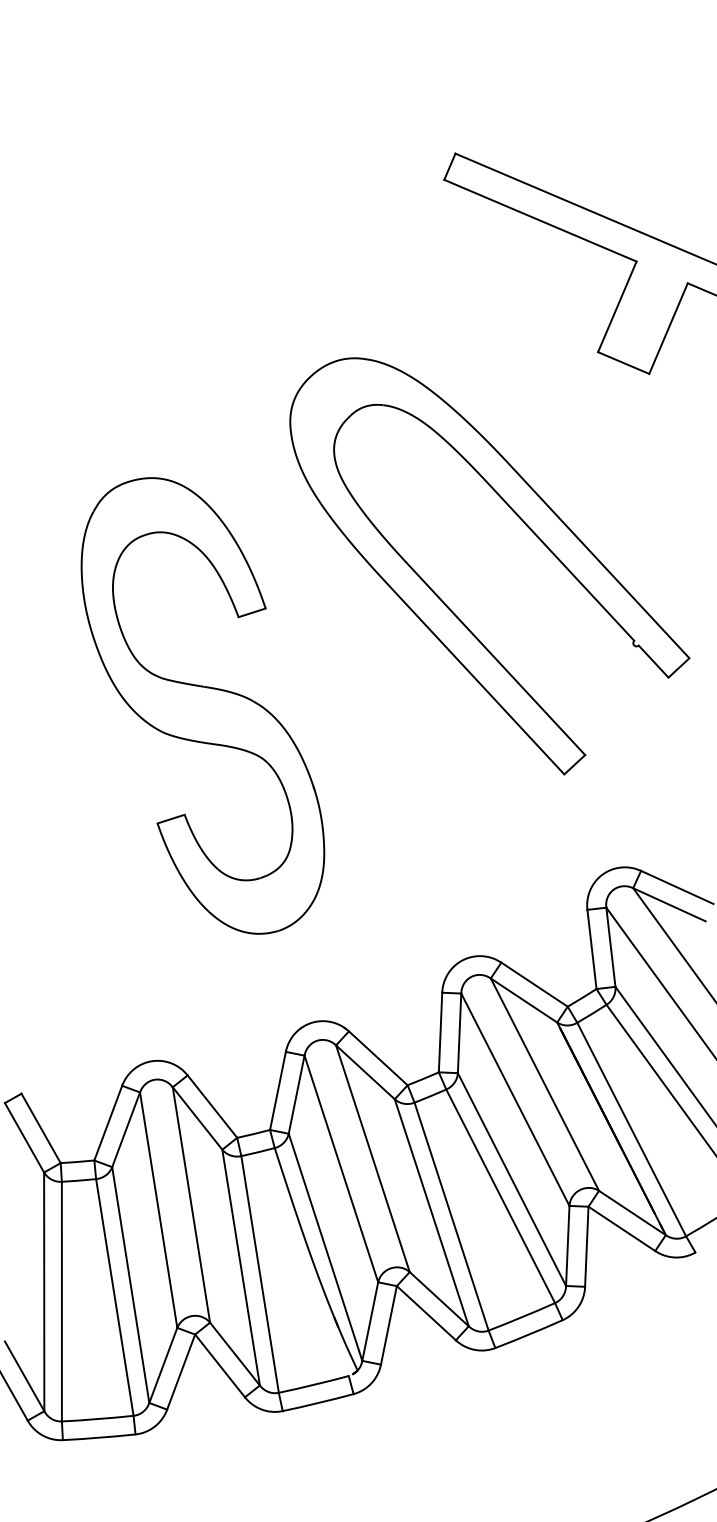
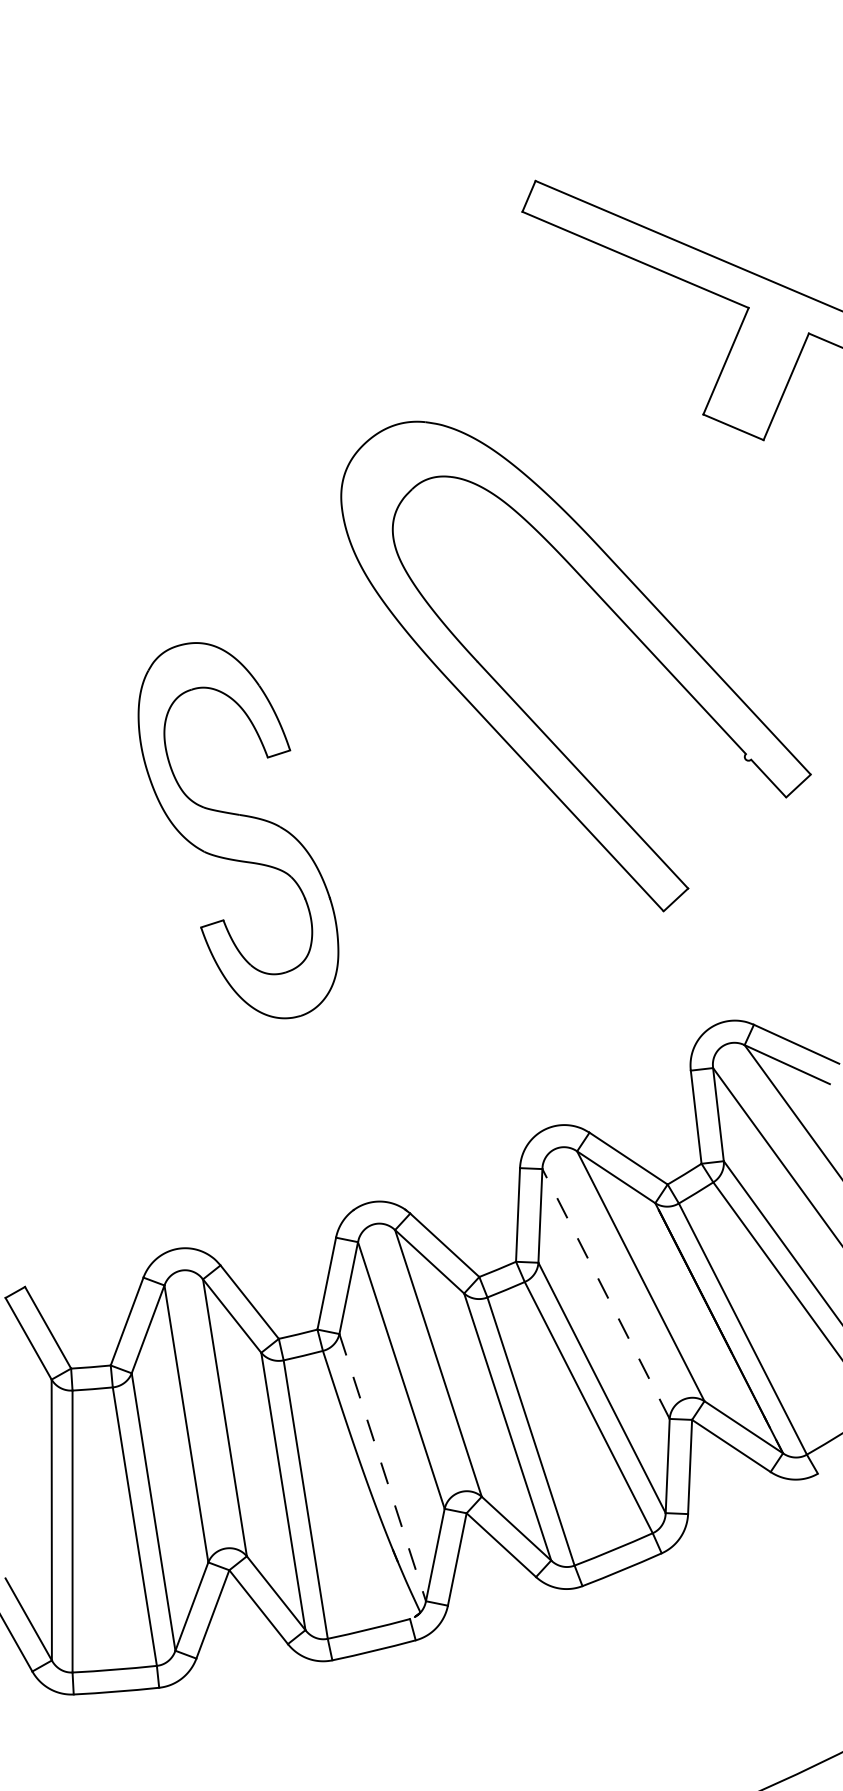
part: (202, 705) -> (238, 830), size x0.7
line: (514, 1099) -> (605, 1293), solid -> dashed
line: (325, 1248) -> (382, 1468), solid -> dashed

